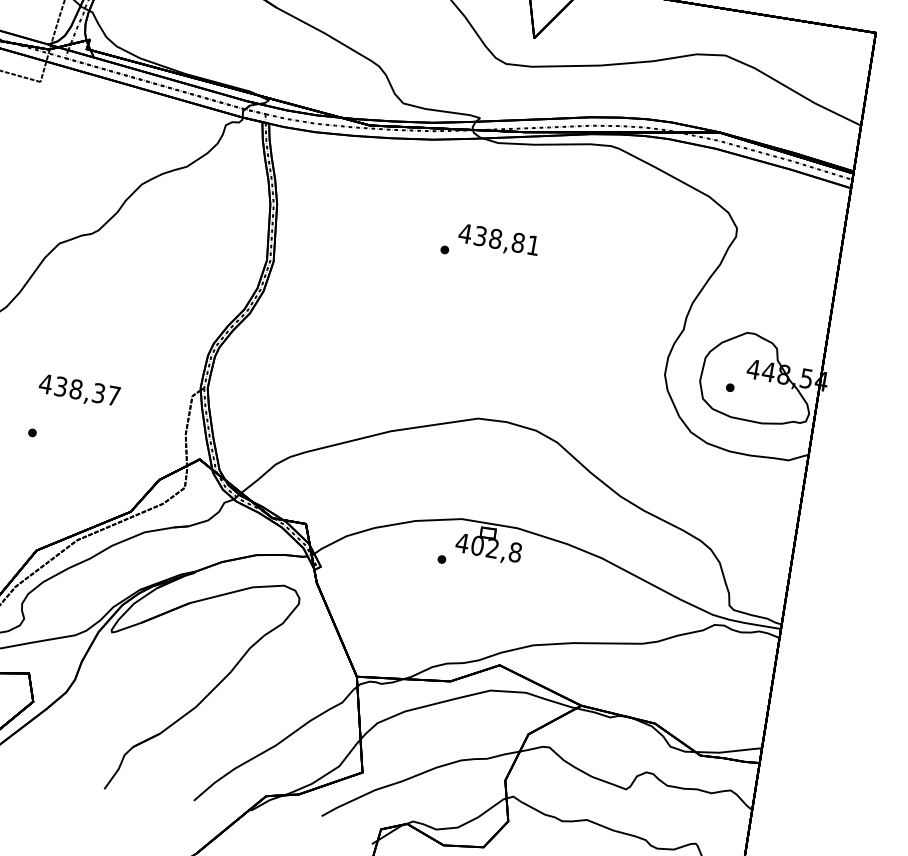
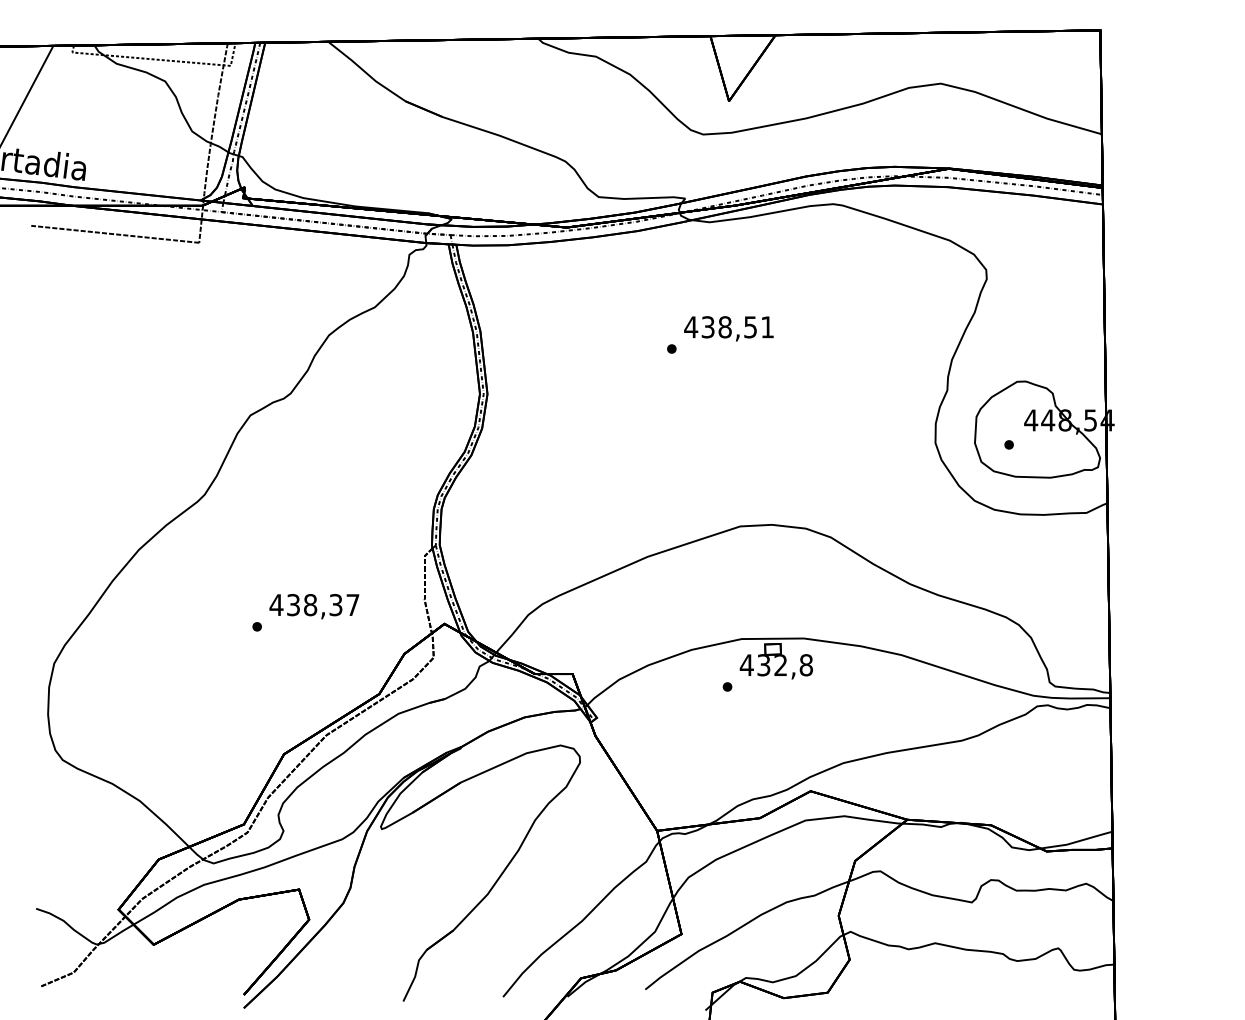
text: (518, 243) -> (750, 327), 438,81 -> 438,51
text: (79, 391) -> (314, 606), moved
text: (477, 546) -> (763, 665), 402,8 -> 432,8

